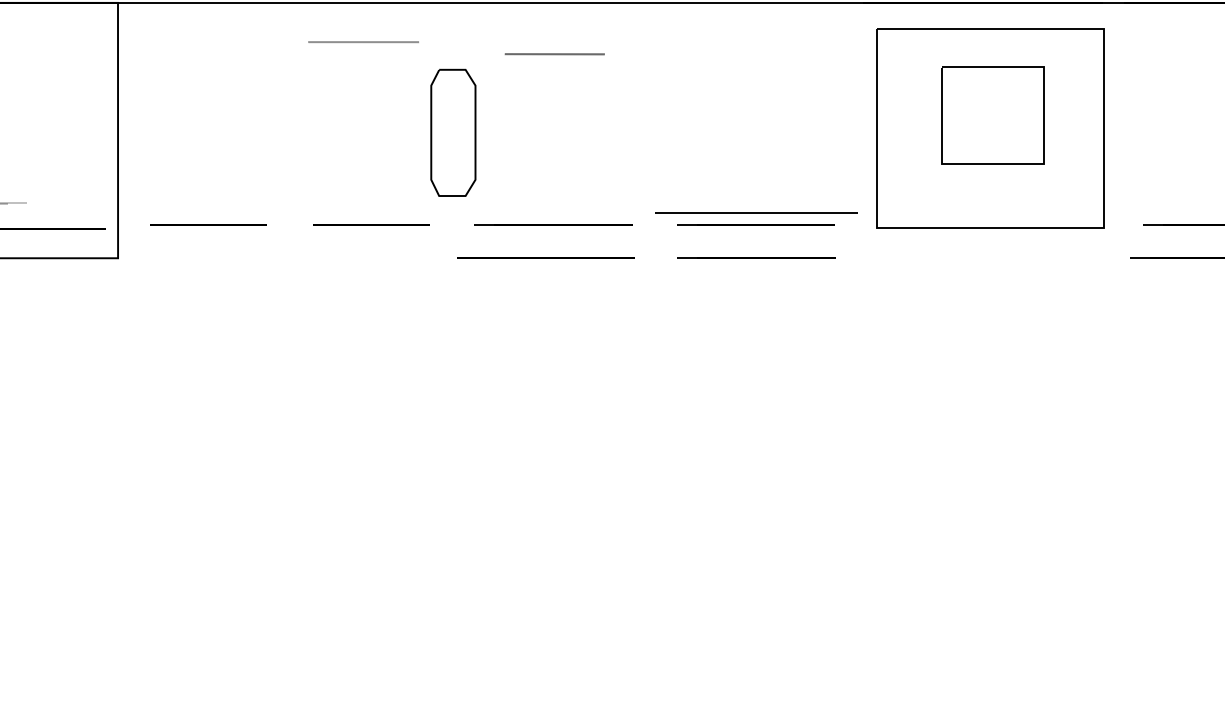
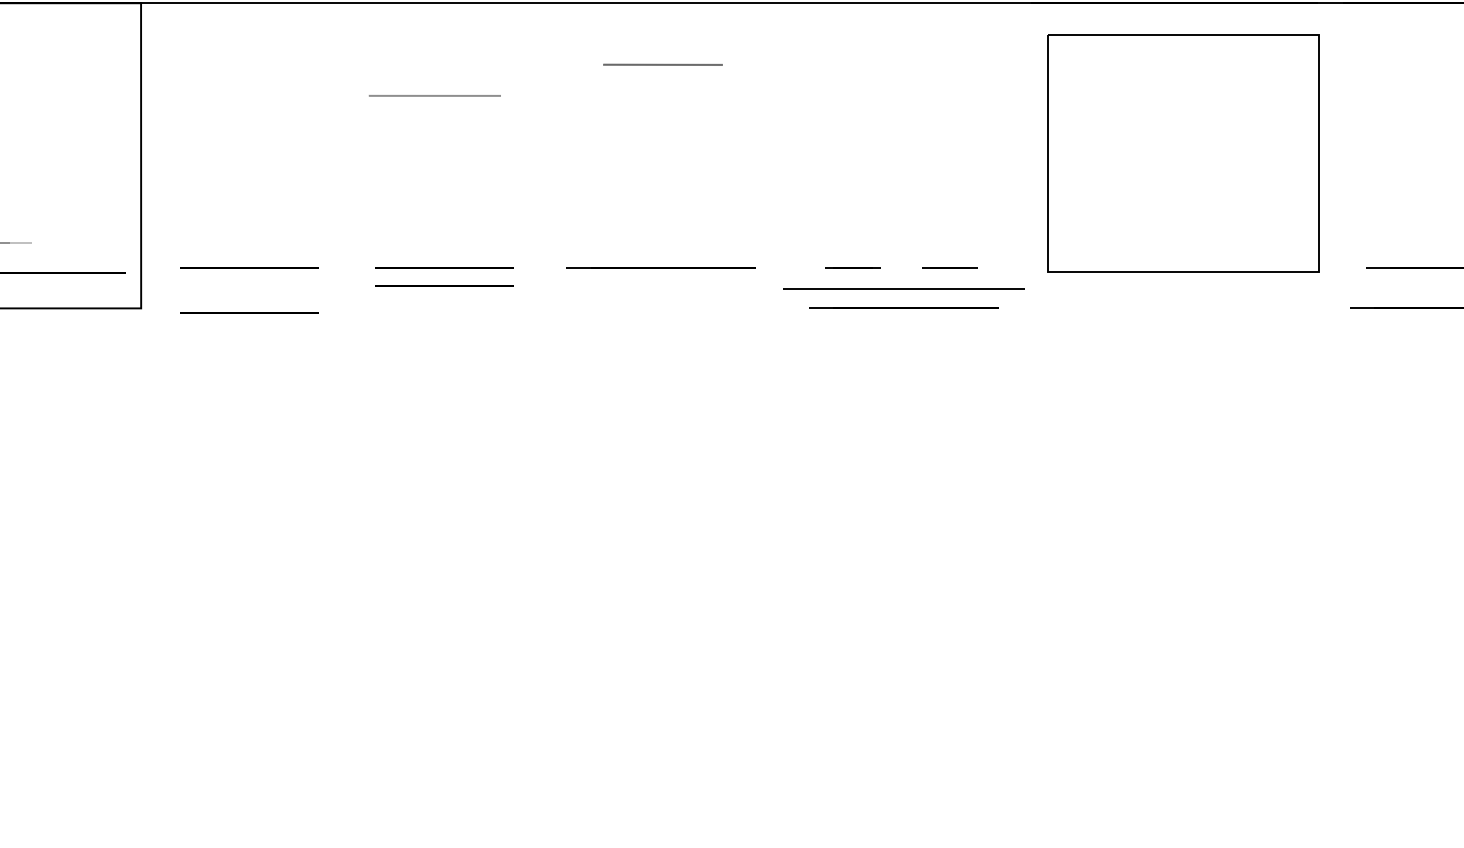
line: (363, 41) -> (434, 94), moved
line: (992, 67) -> (1186, 80), removed
curve: (432, 132) -> (516, 158), removed
line: (756, 212) -> (904, 288), moved
line: (826, 224) -> (987, 268), solid -> dashed
line: (371, 239) -> (444, 285), added
line: (545, 257) -> (651, 307), removed
line: (208, 261) -> (249, 312), added

